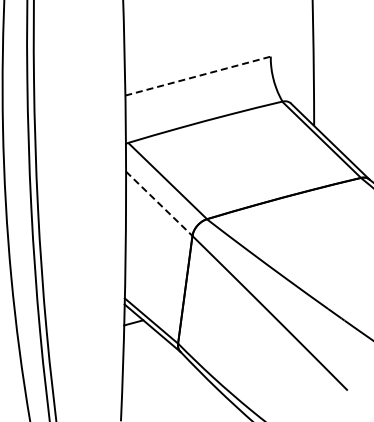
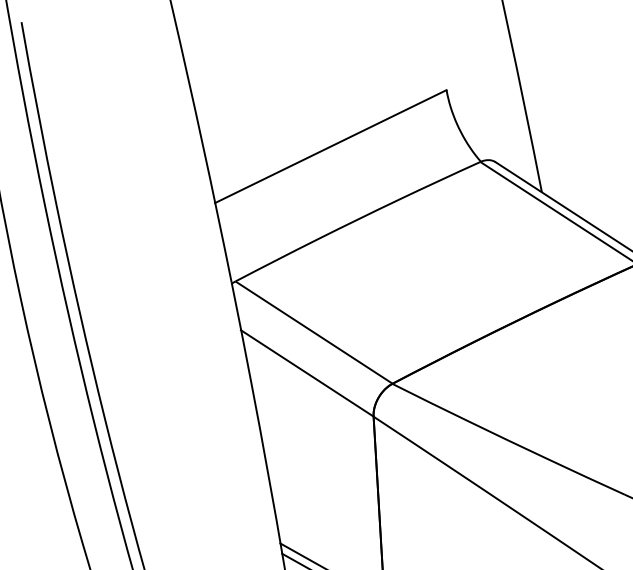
line: (198, 75) -> (331, 145), dashed -> solid
line: (159, 204) -> (308, 374), dashed -> solid

